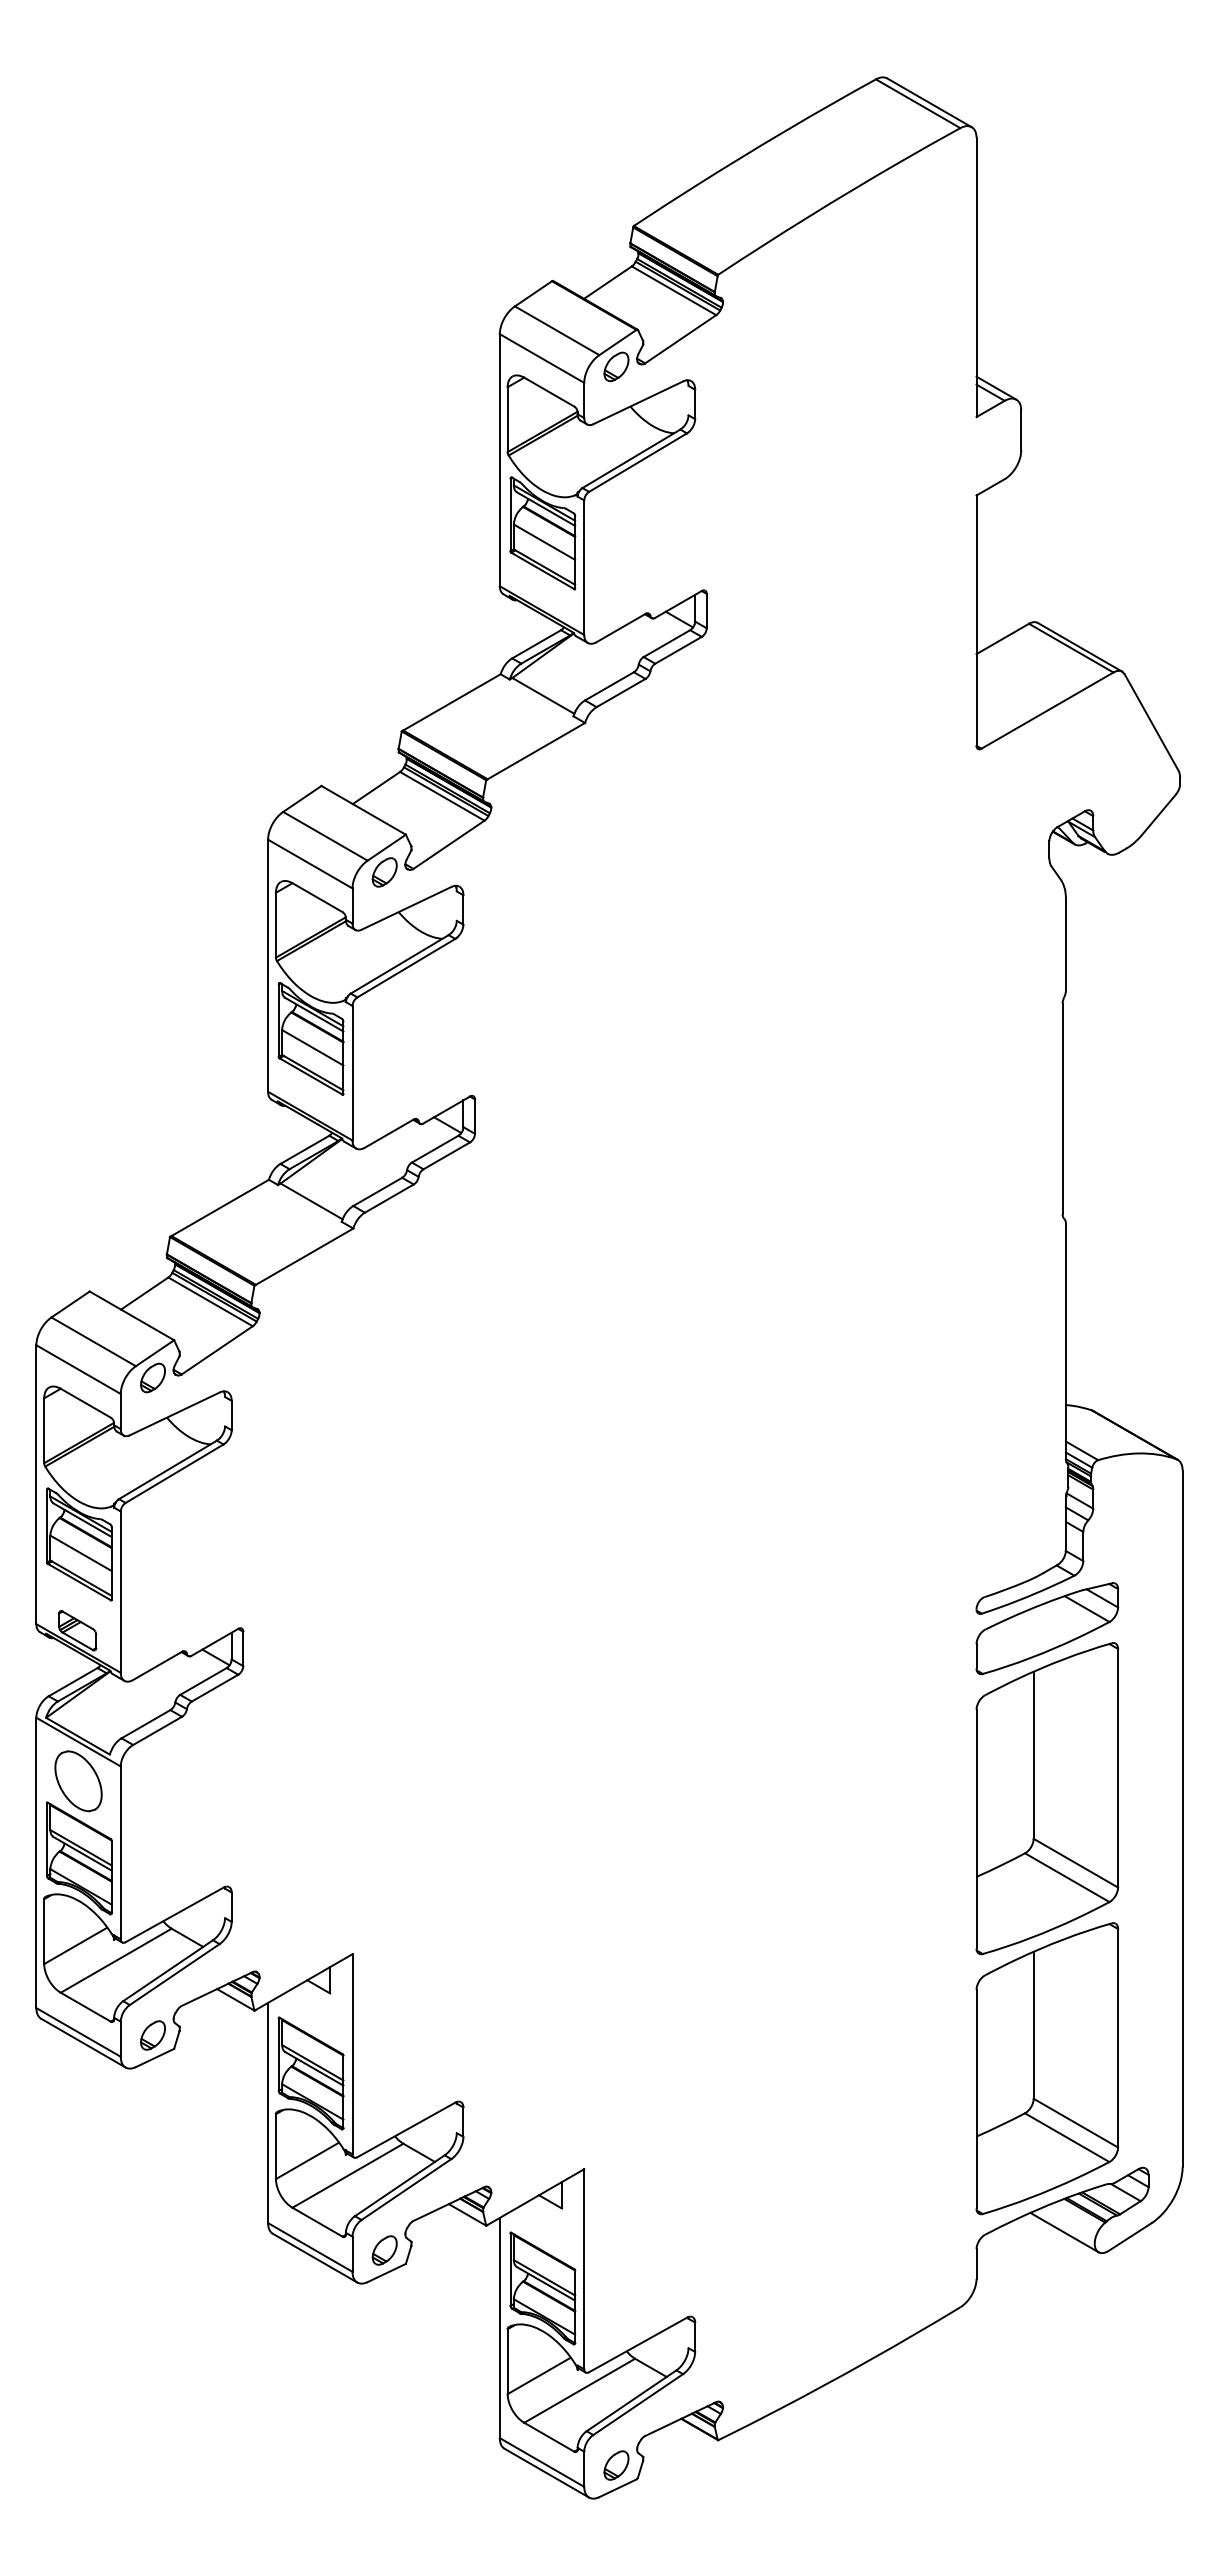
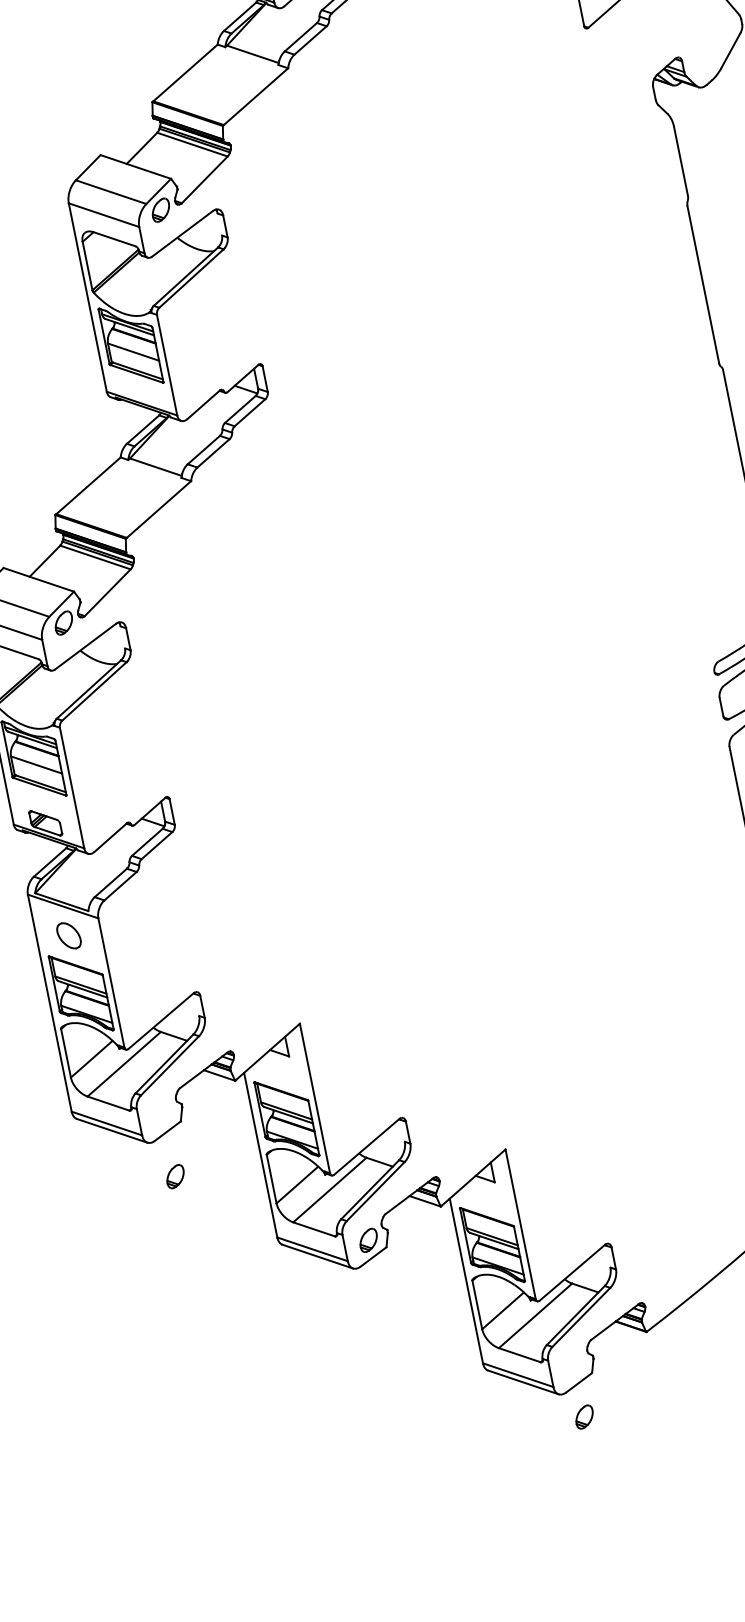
part: (78, 1781) -> (69, 935), size x0.6
part: (152, 2035) -> (175, 1176), moved
part: (616, 2465) -> (584, 1417), moved

